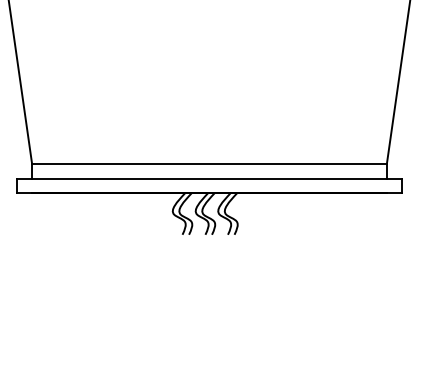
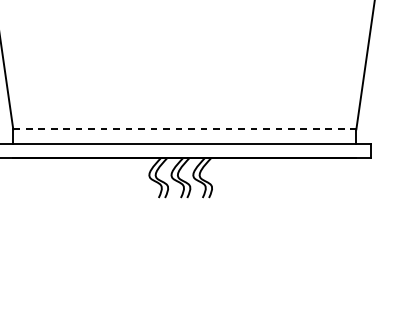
line: (209, 163) -> (184, 129), solid -> dashed

